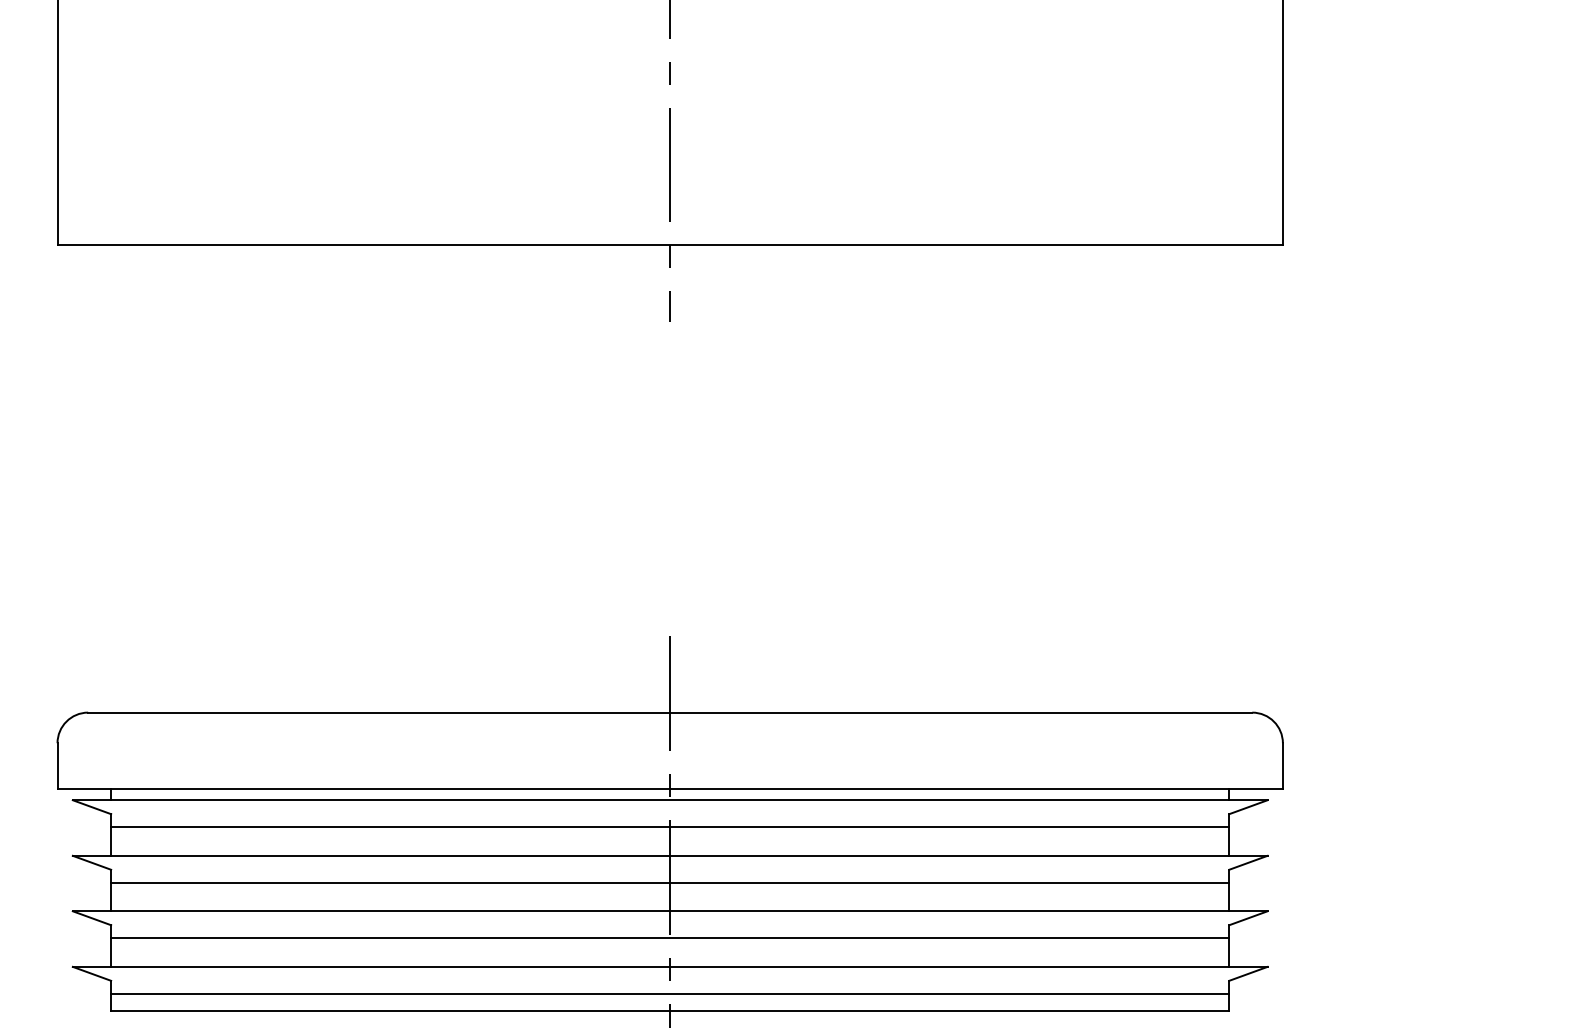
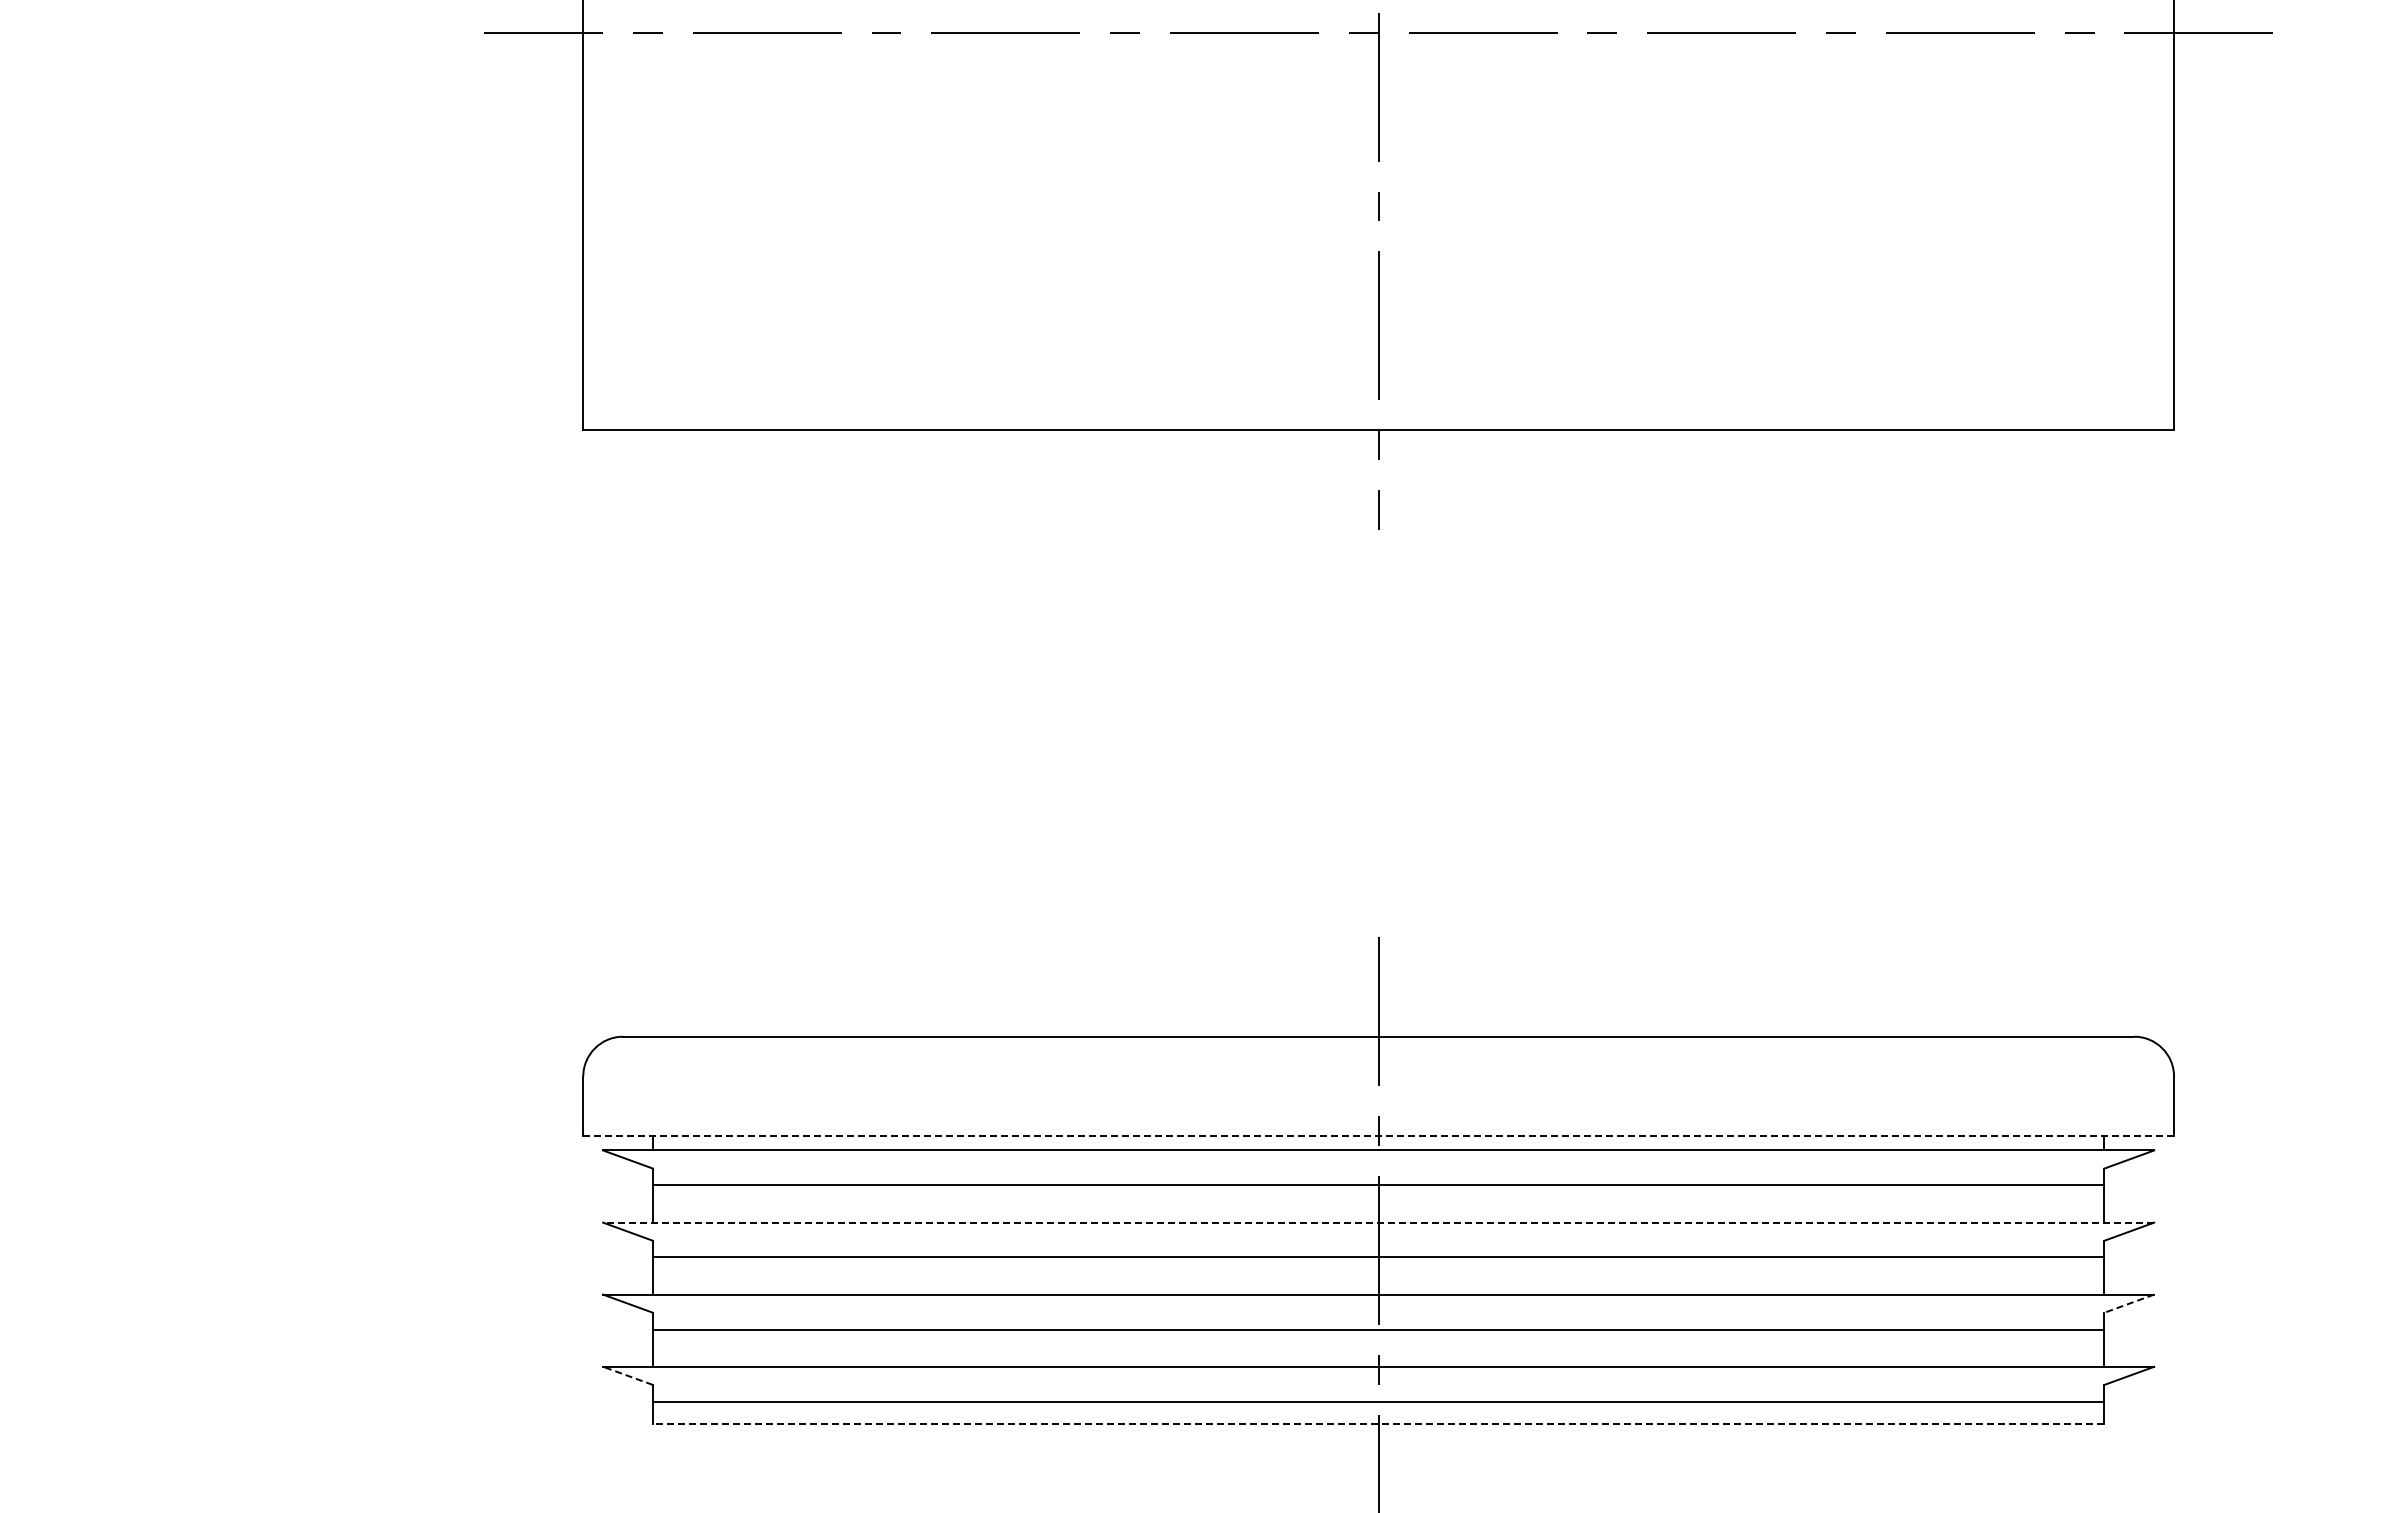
line: (670, 789) -> (1379, 1136), solid -> dashed
line: (670, 855) -> (1378, 1222), solid -> dashed
line: (1247, 918) -> (2128, 1303), solid -> dashed
line: (91, 973) -> (627, 1375), solid -> dashed
line: (670, 1011) -> (1378, 1424), solid -> dashed

